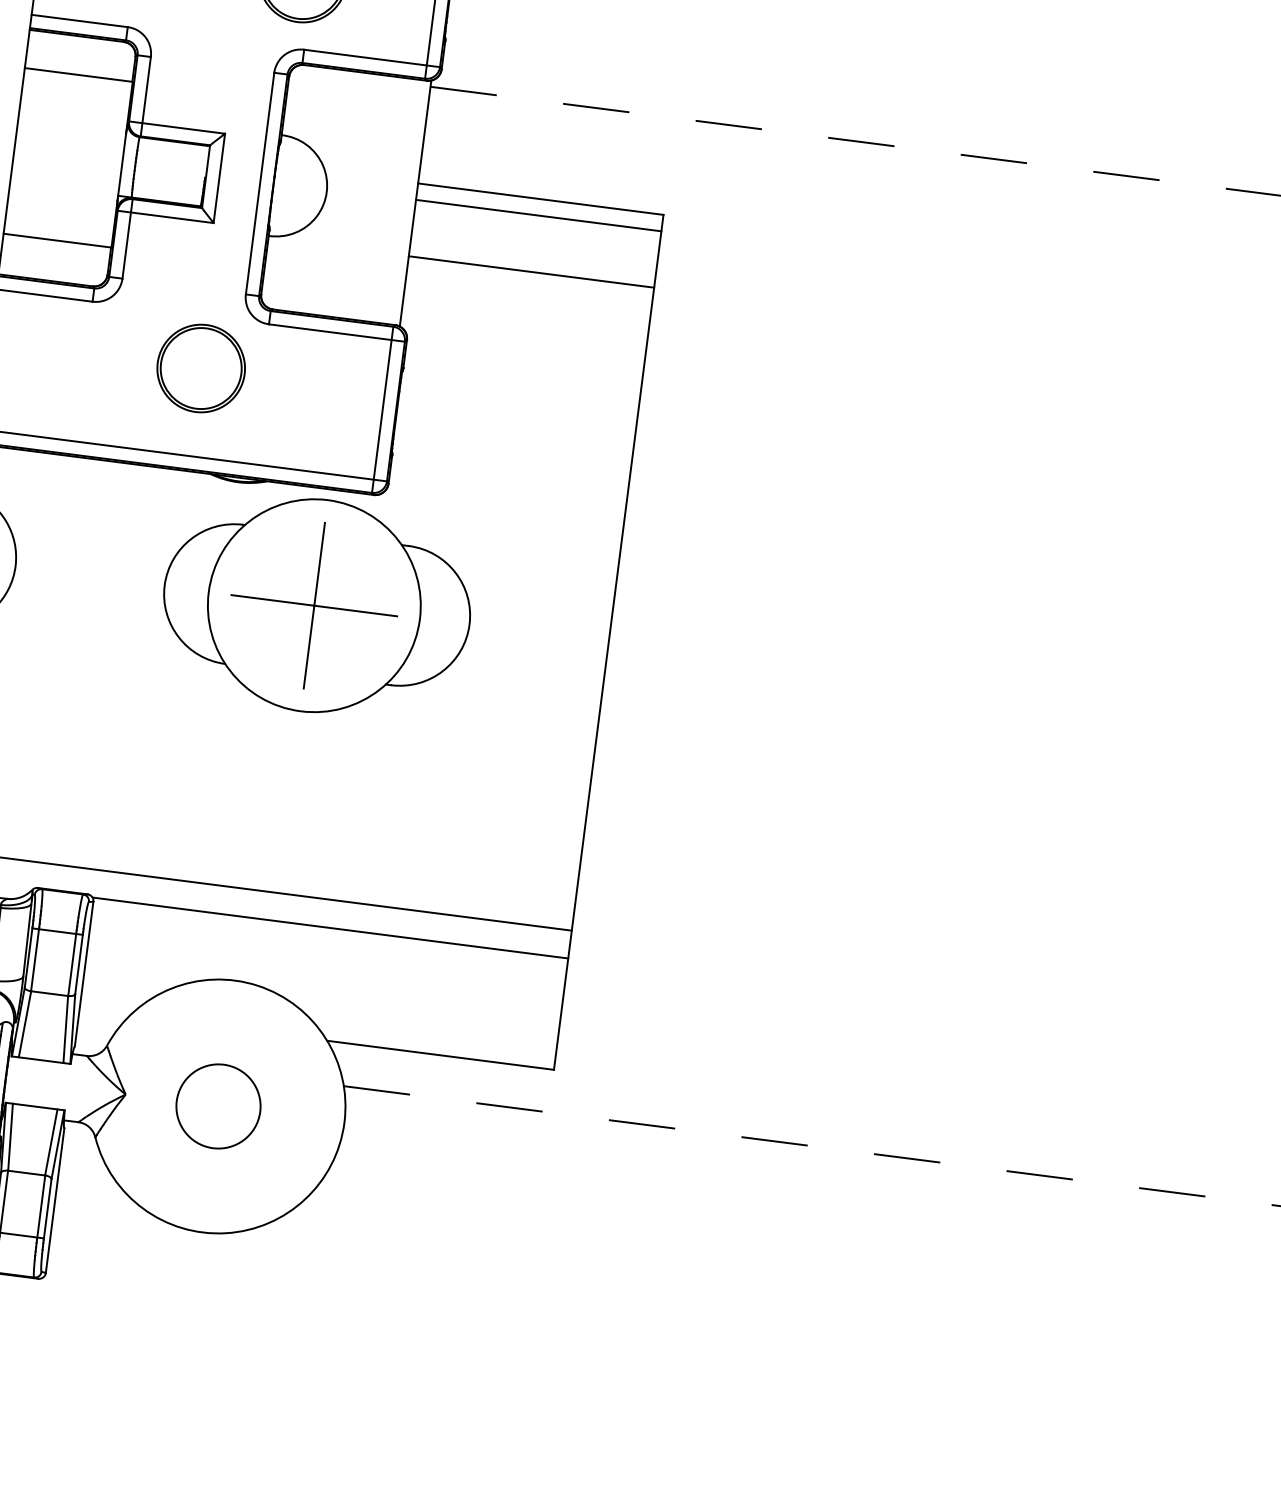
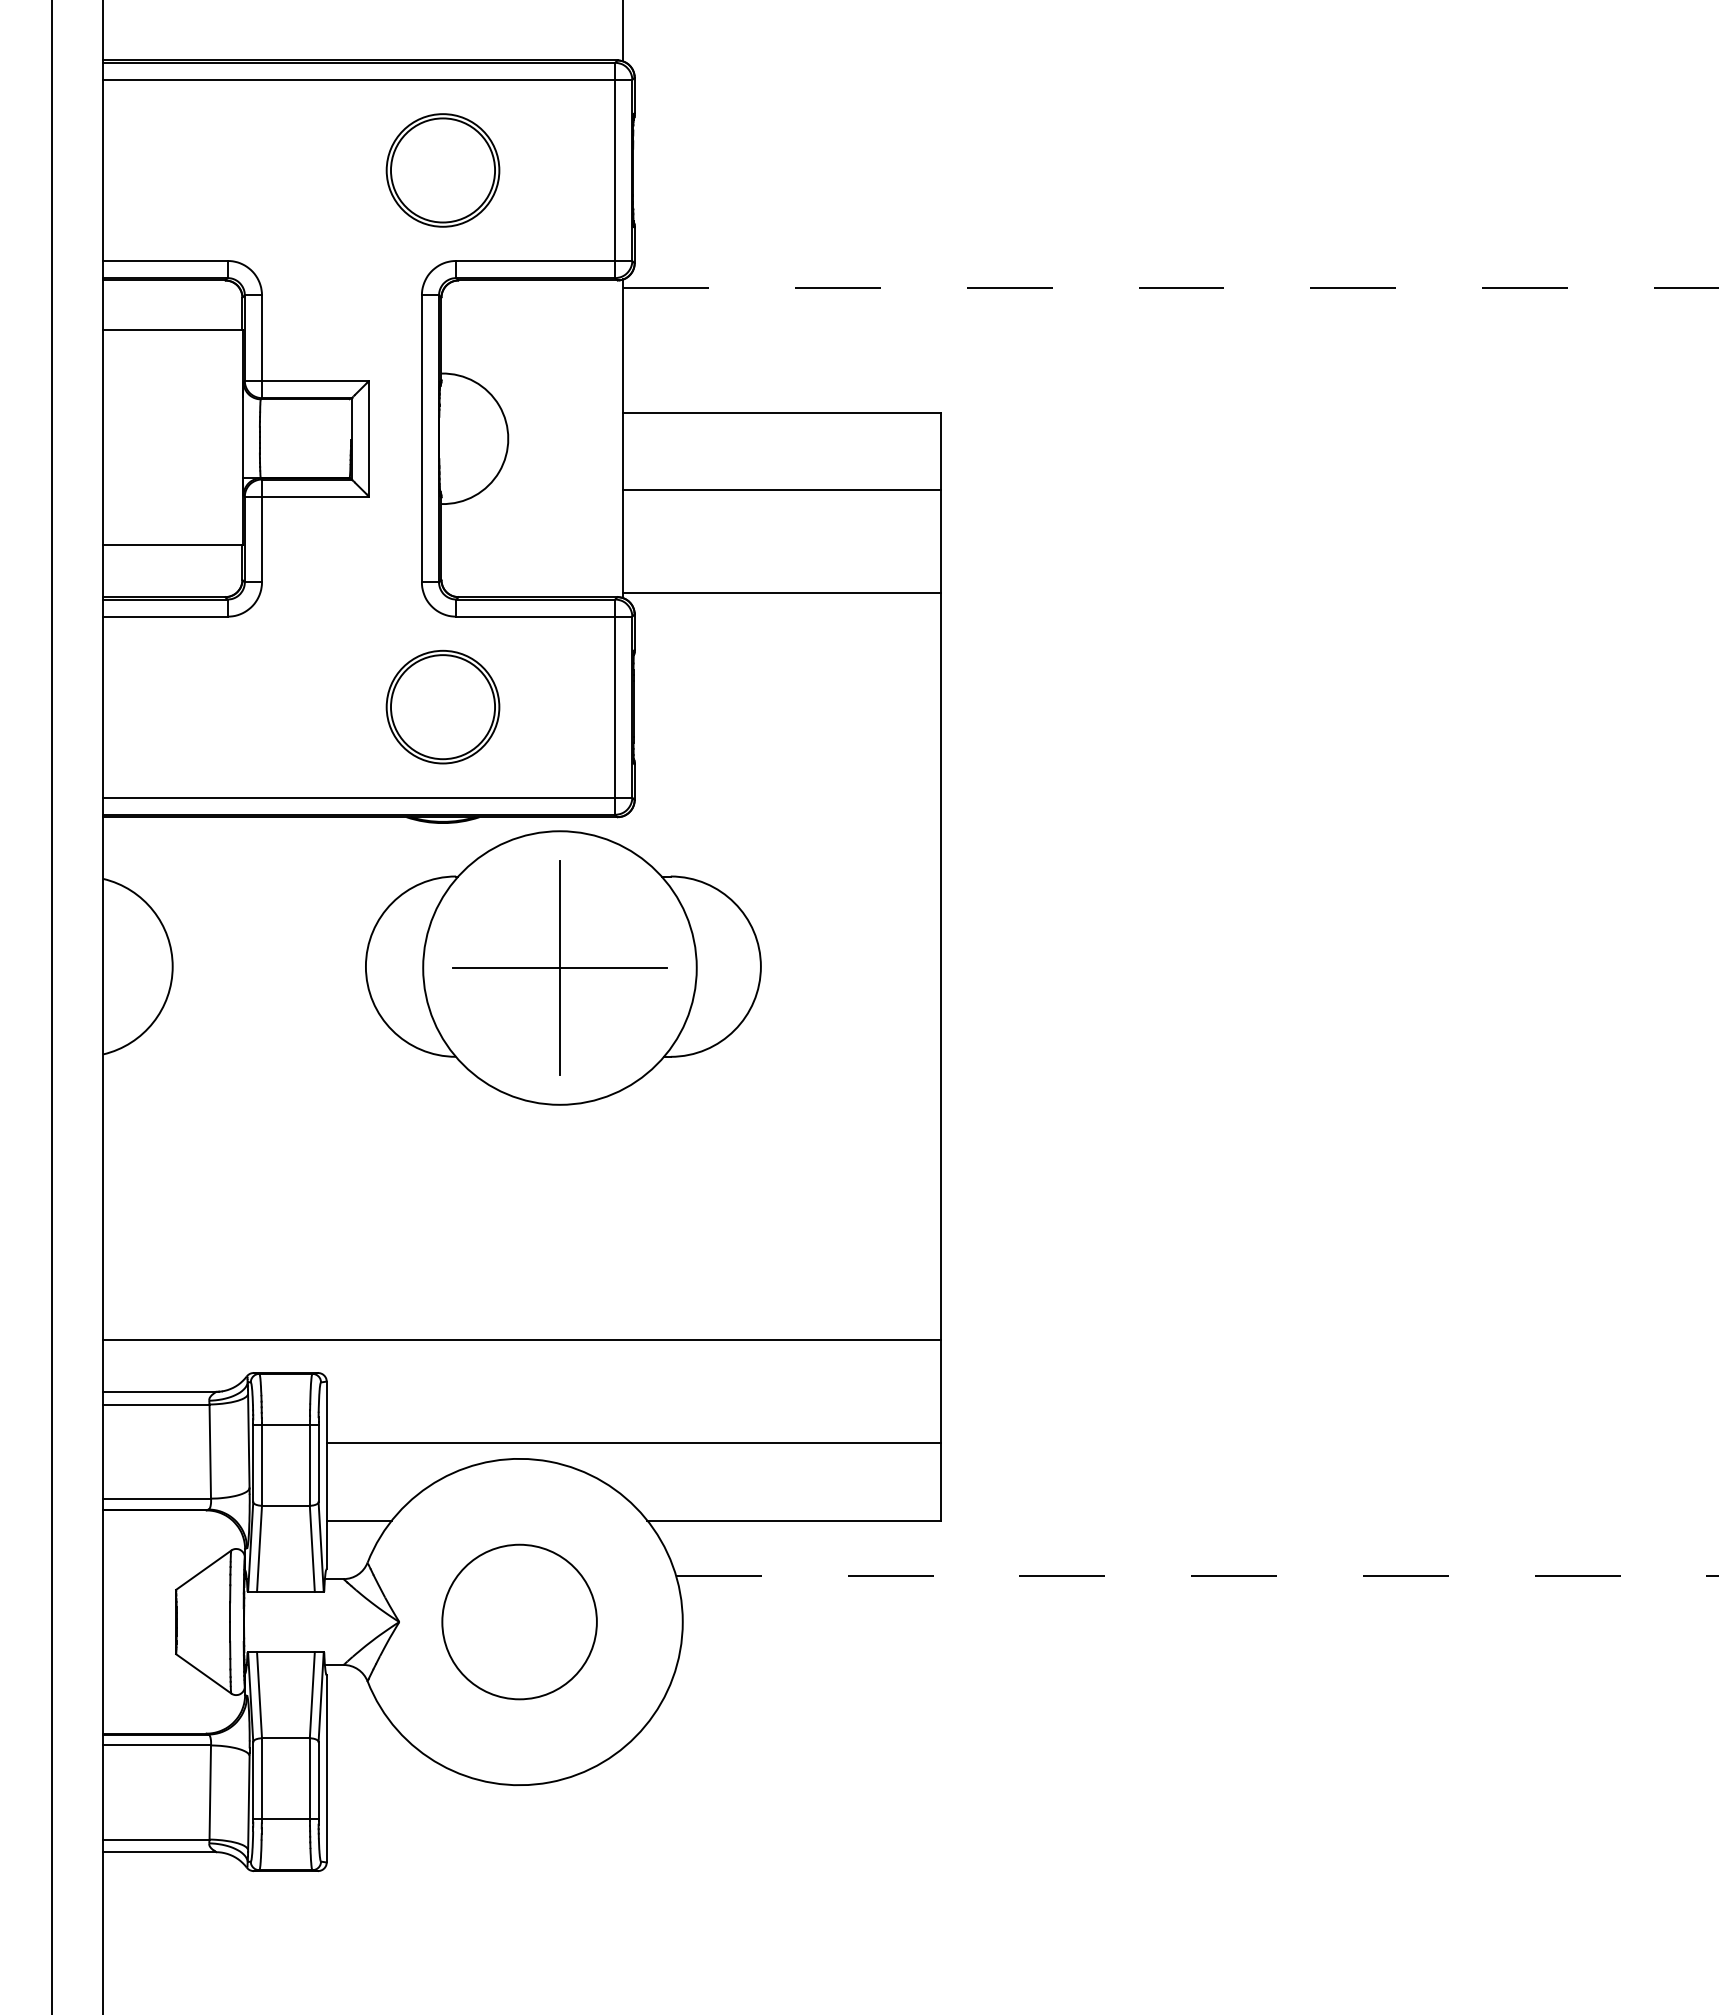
line: (538, 215) -> (782, 490), moved
line: (531, 272) -> (782, 593), moved
part: (200, 367) -> (442, 706), moved
line: (330, 928) -> (633, 1443), moved
line: (104, 1012) -> (358, 1520), added
circle: (218, 1106) -> (519, 1621), size x1.43

